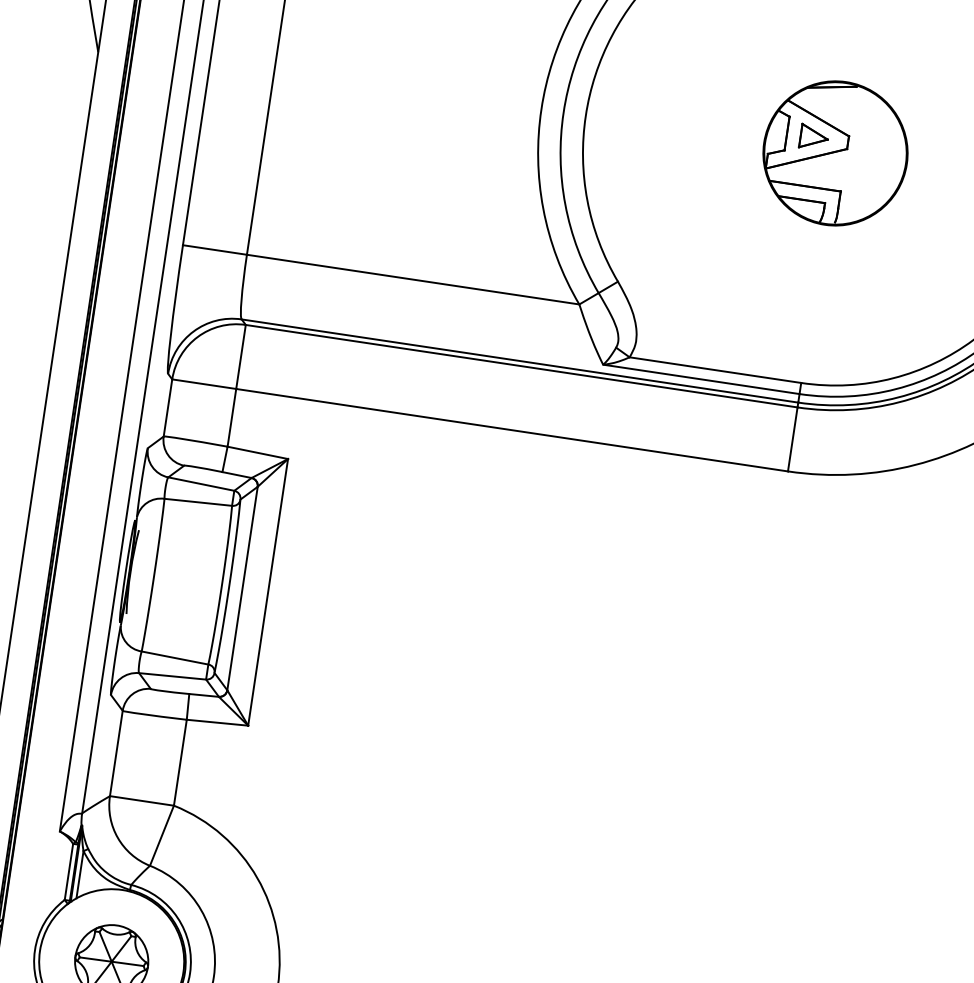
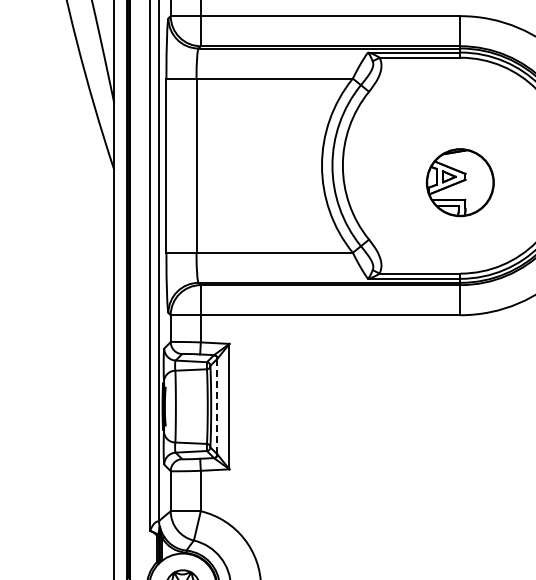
part: (833, 152) -> (459, 182), moved
line: (242, 588) -> (217, 406), solid -> dashed

